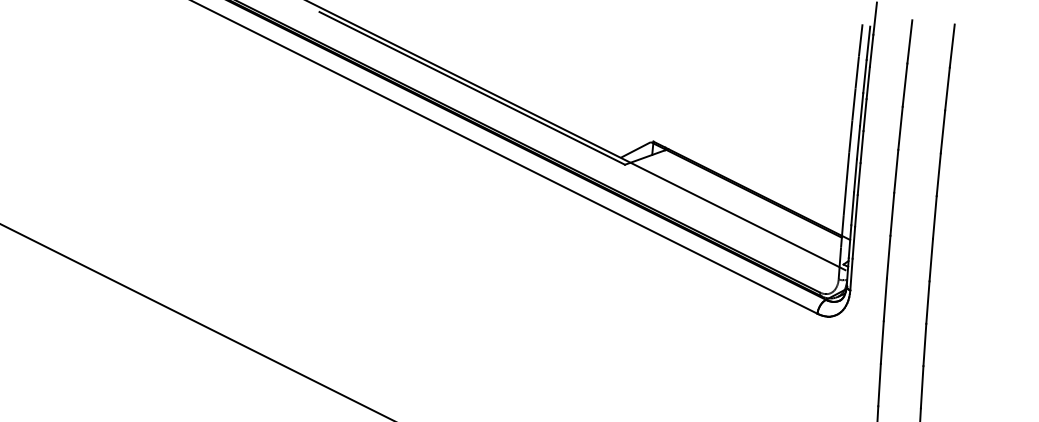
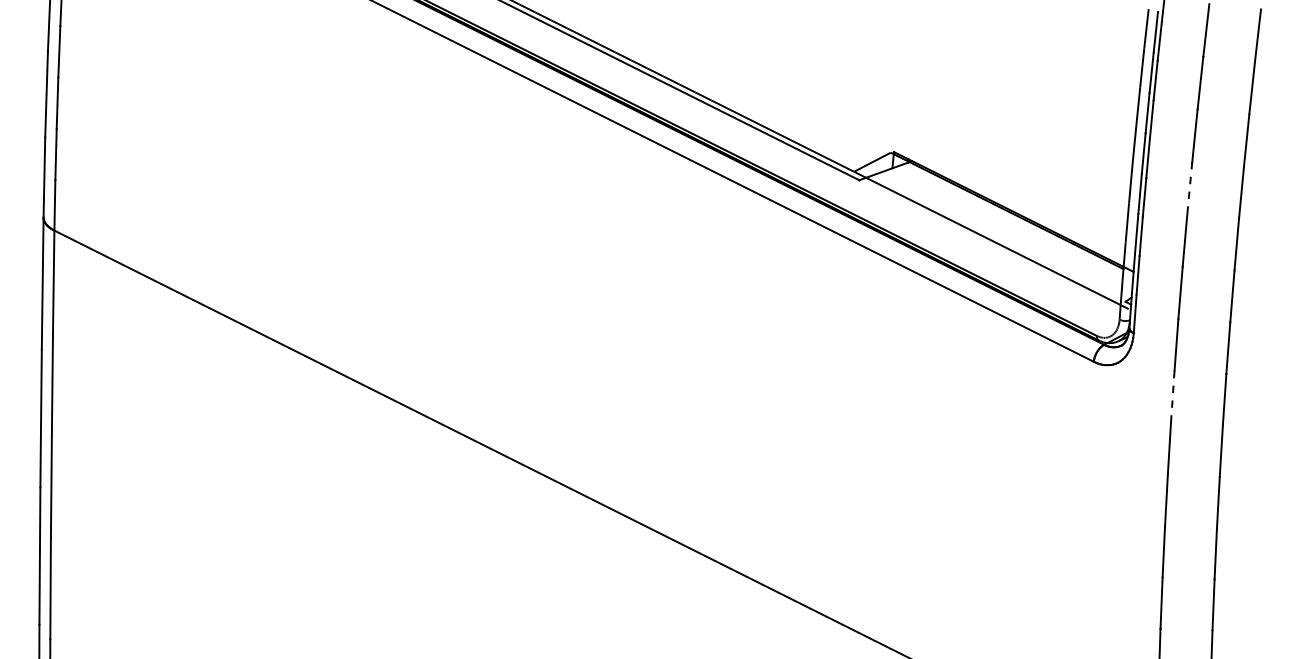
line: (896, 171) -> (1189, 188), solid -> dashed
line: (882, 343) -> (1172, 397), solid -> dashed

